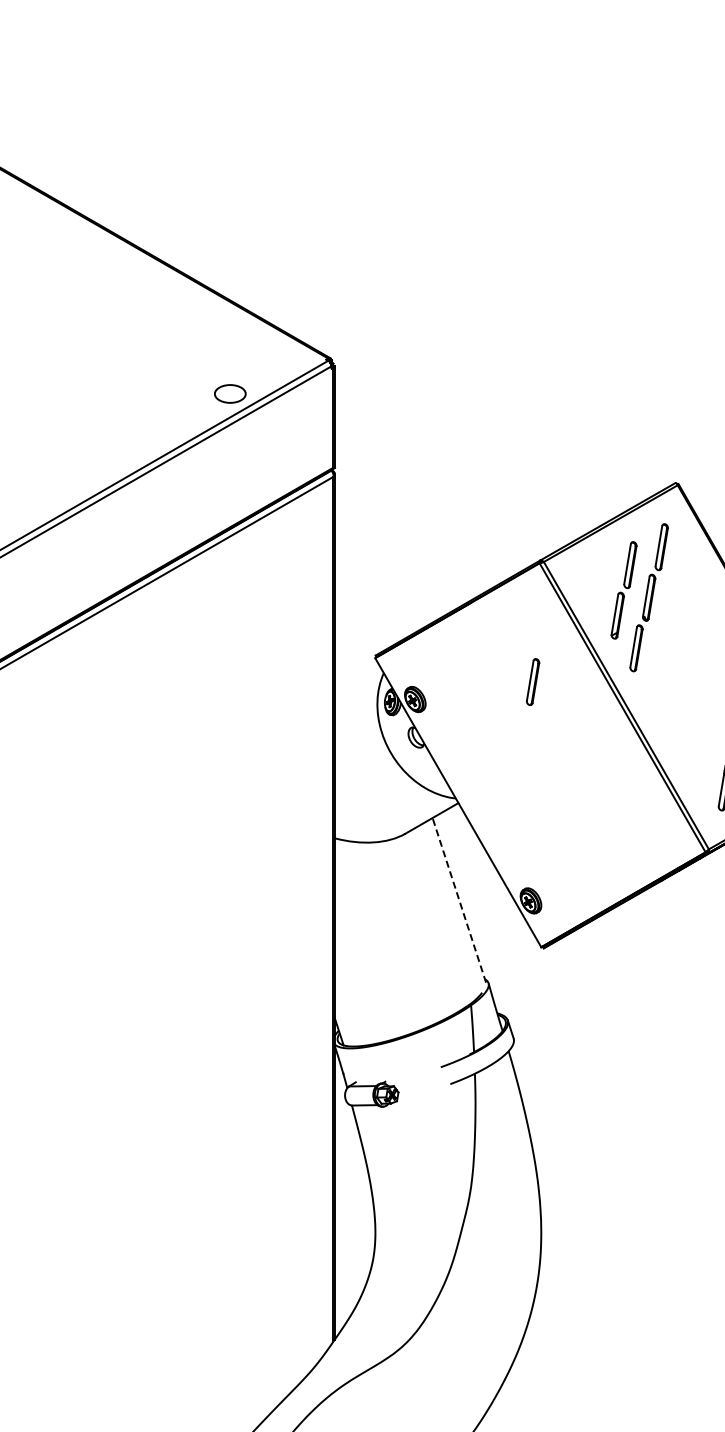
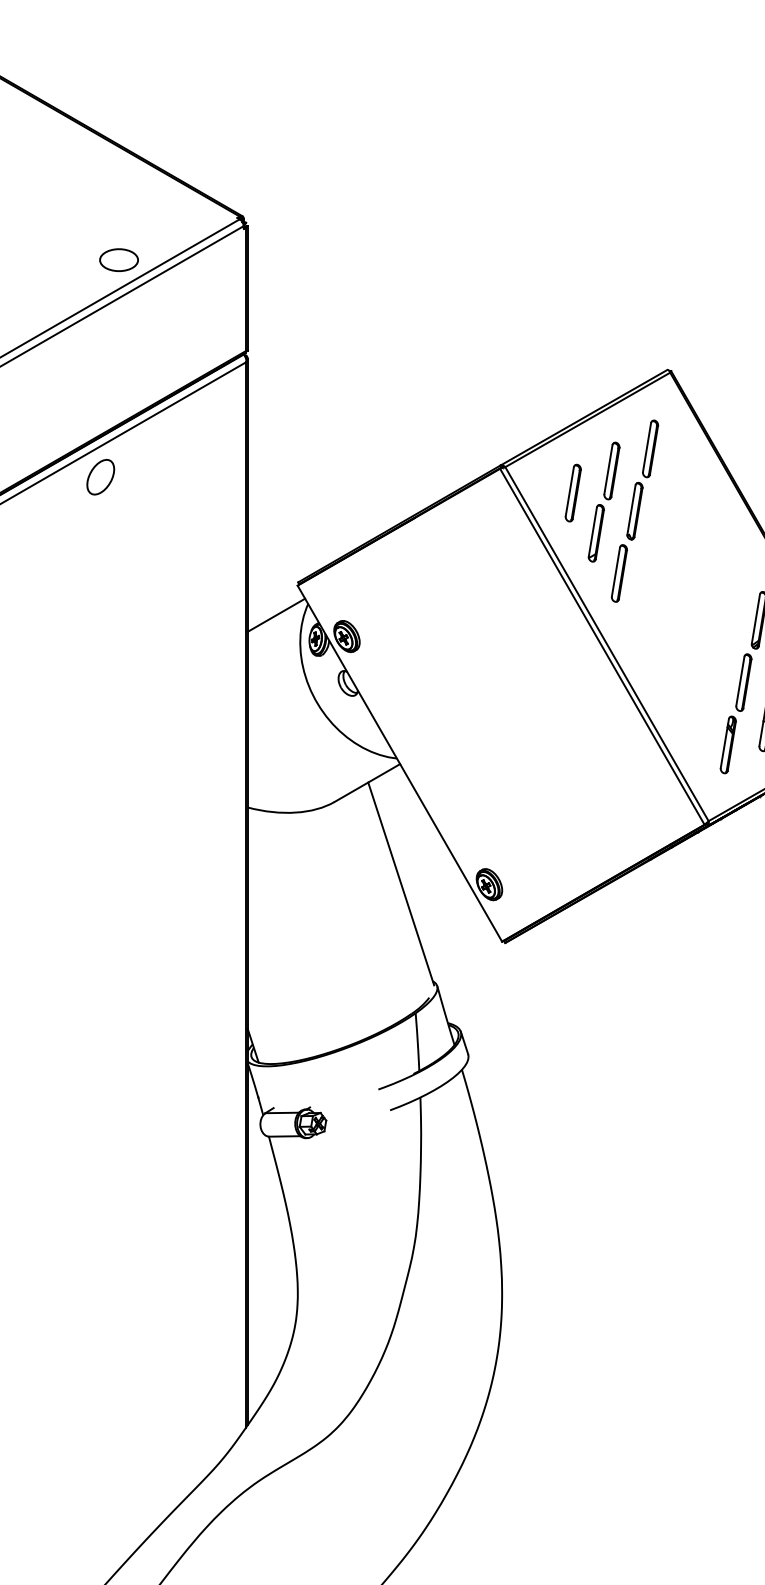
part: (215, 570) -> (100, 477), added
line: (357, 681) -> (275, 614), added
part: (533, 681) -> (573, 492), moved
line: (459, 900) -> (401, 884), dashed -> solid

